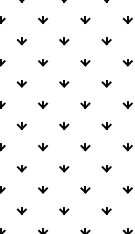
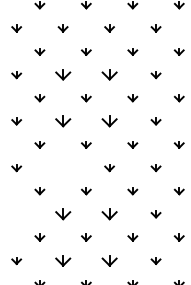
part: (63, 41) -> (62, 75), size x1.6
part: (106, 41) -> (109, 75), size x1.6
part: (63, 83) -> (62, 121), size x1.6
part: (106, 83) -> (109, 121), size x1.6
part: (63, 126) -> (62, 168), removed
part: (21, 168) -> (16, 214), removed
part: (63, 168) -> (62, 214), size x1.6
part: (106, 168) -> (109, 214), size x1.6
part: (63, 210) -> (62, 260), size x1.6
part: (106, 210) -> (109, 260), size x1.6

